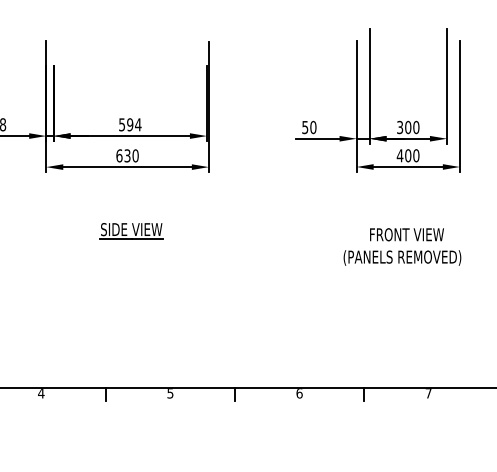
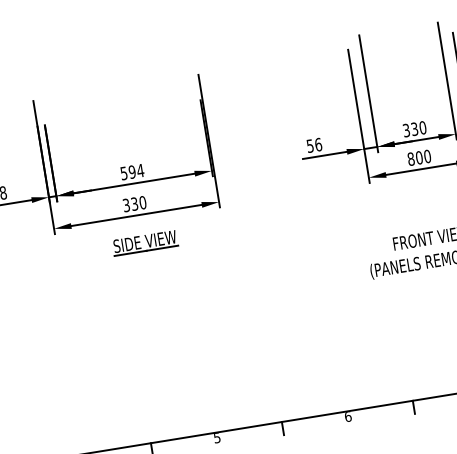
text: (313, 126) -> (318, 143), 50 -> 56
text: (408, 127) -> (414, 129), 300 -> 330
text: (119, 155) -> (126, 205), 630 -> 330
text: (399, 155) -> (410, 159), 400 -> 800
part: (131, 231) -> (145, 243), moved

